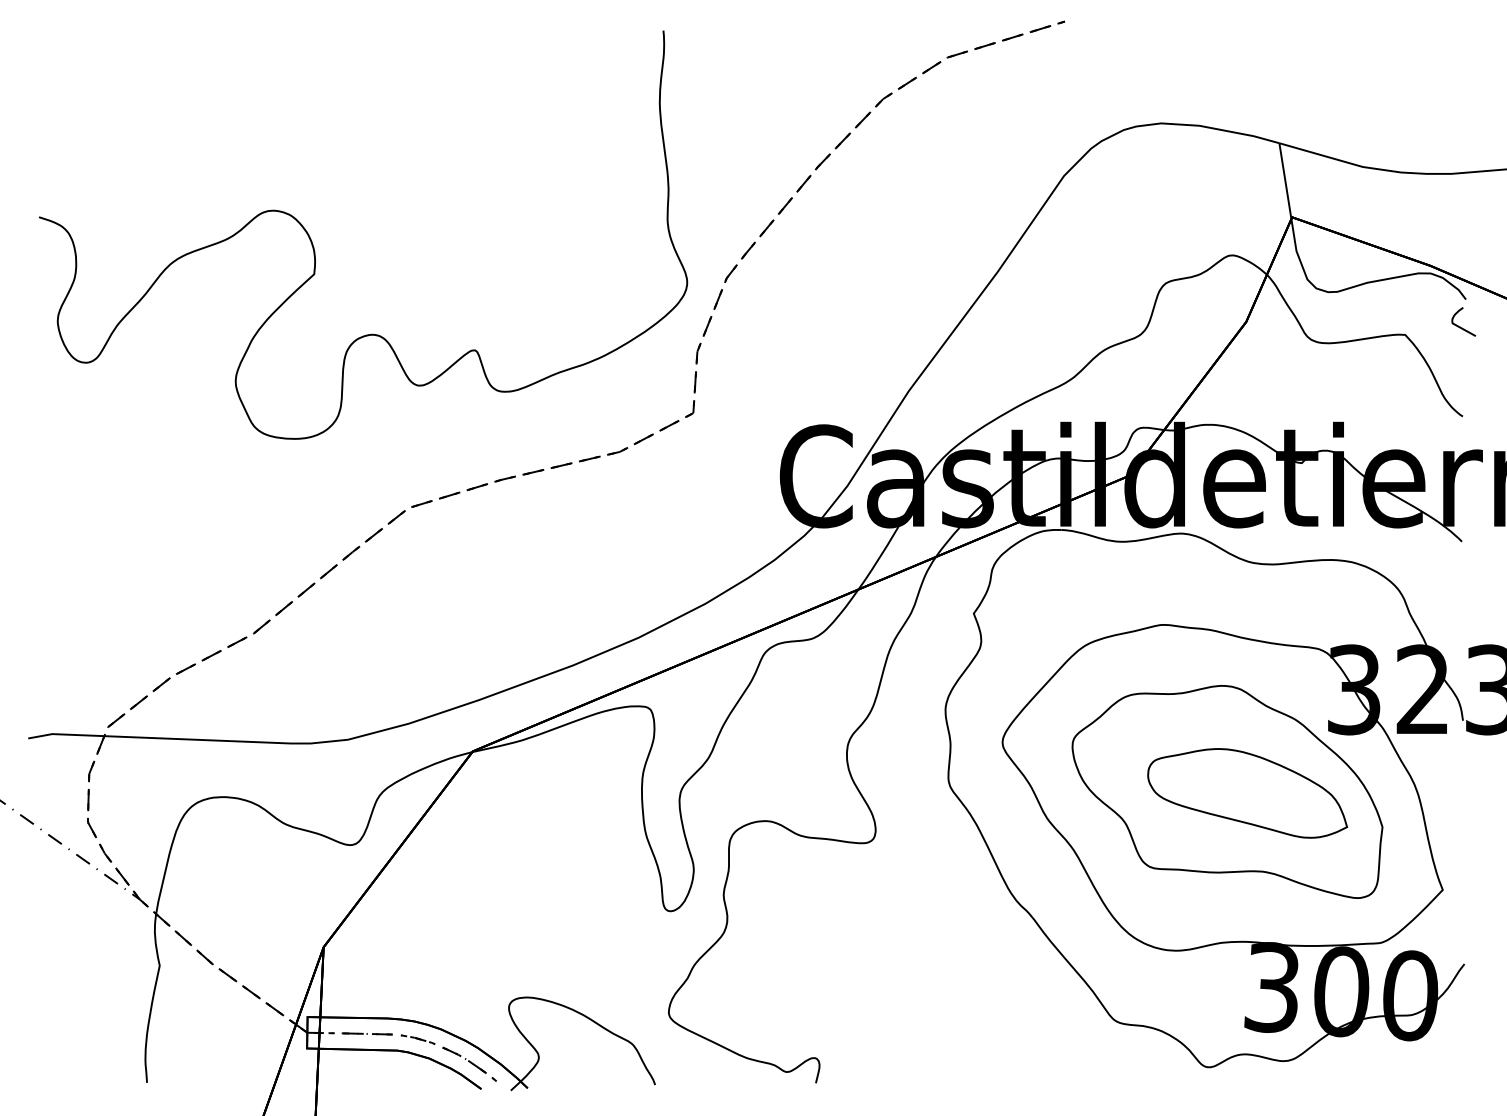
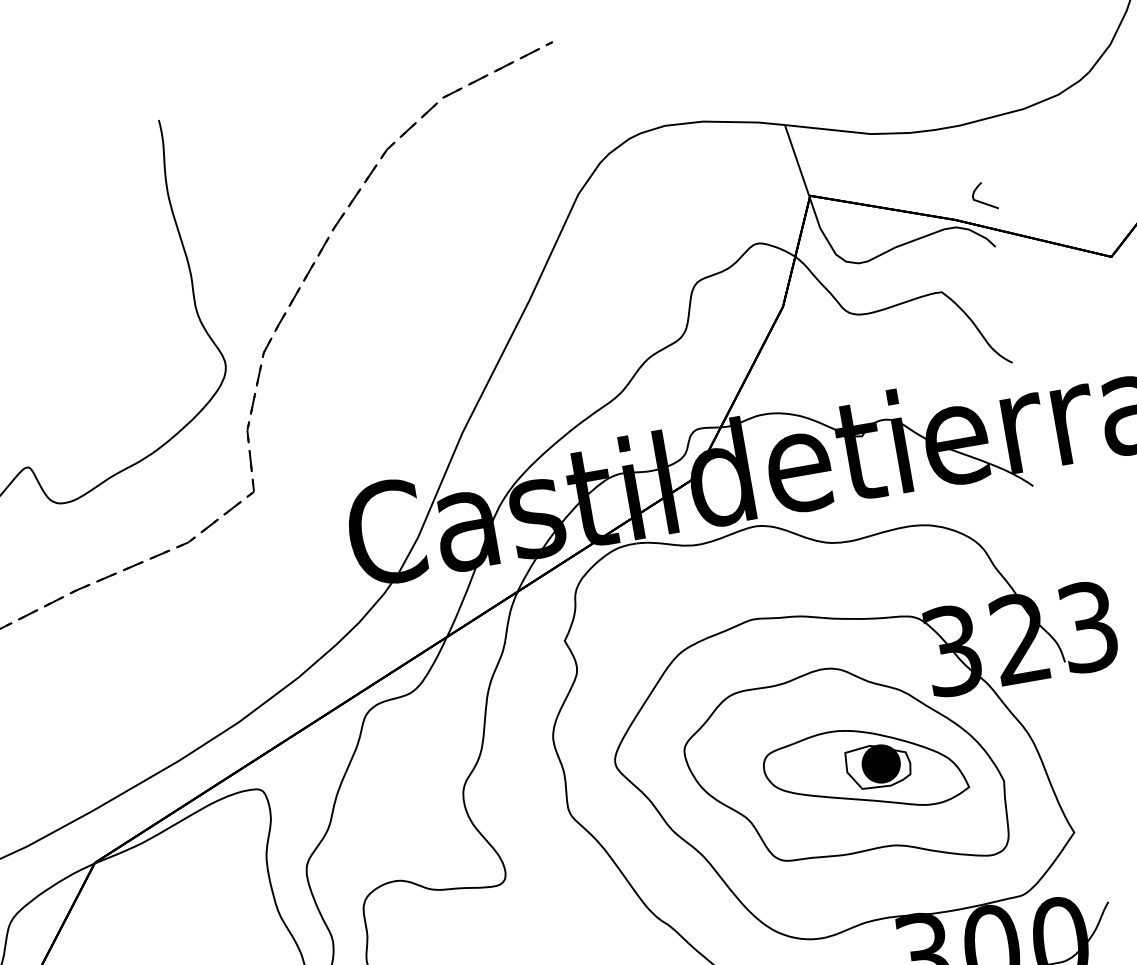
curve: (1460, 326) -> (982, 201), moved
part: (1261, 790) -> (878, 765), added

